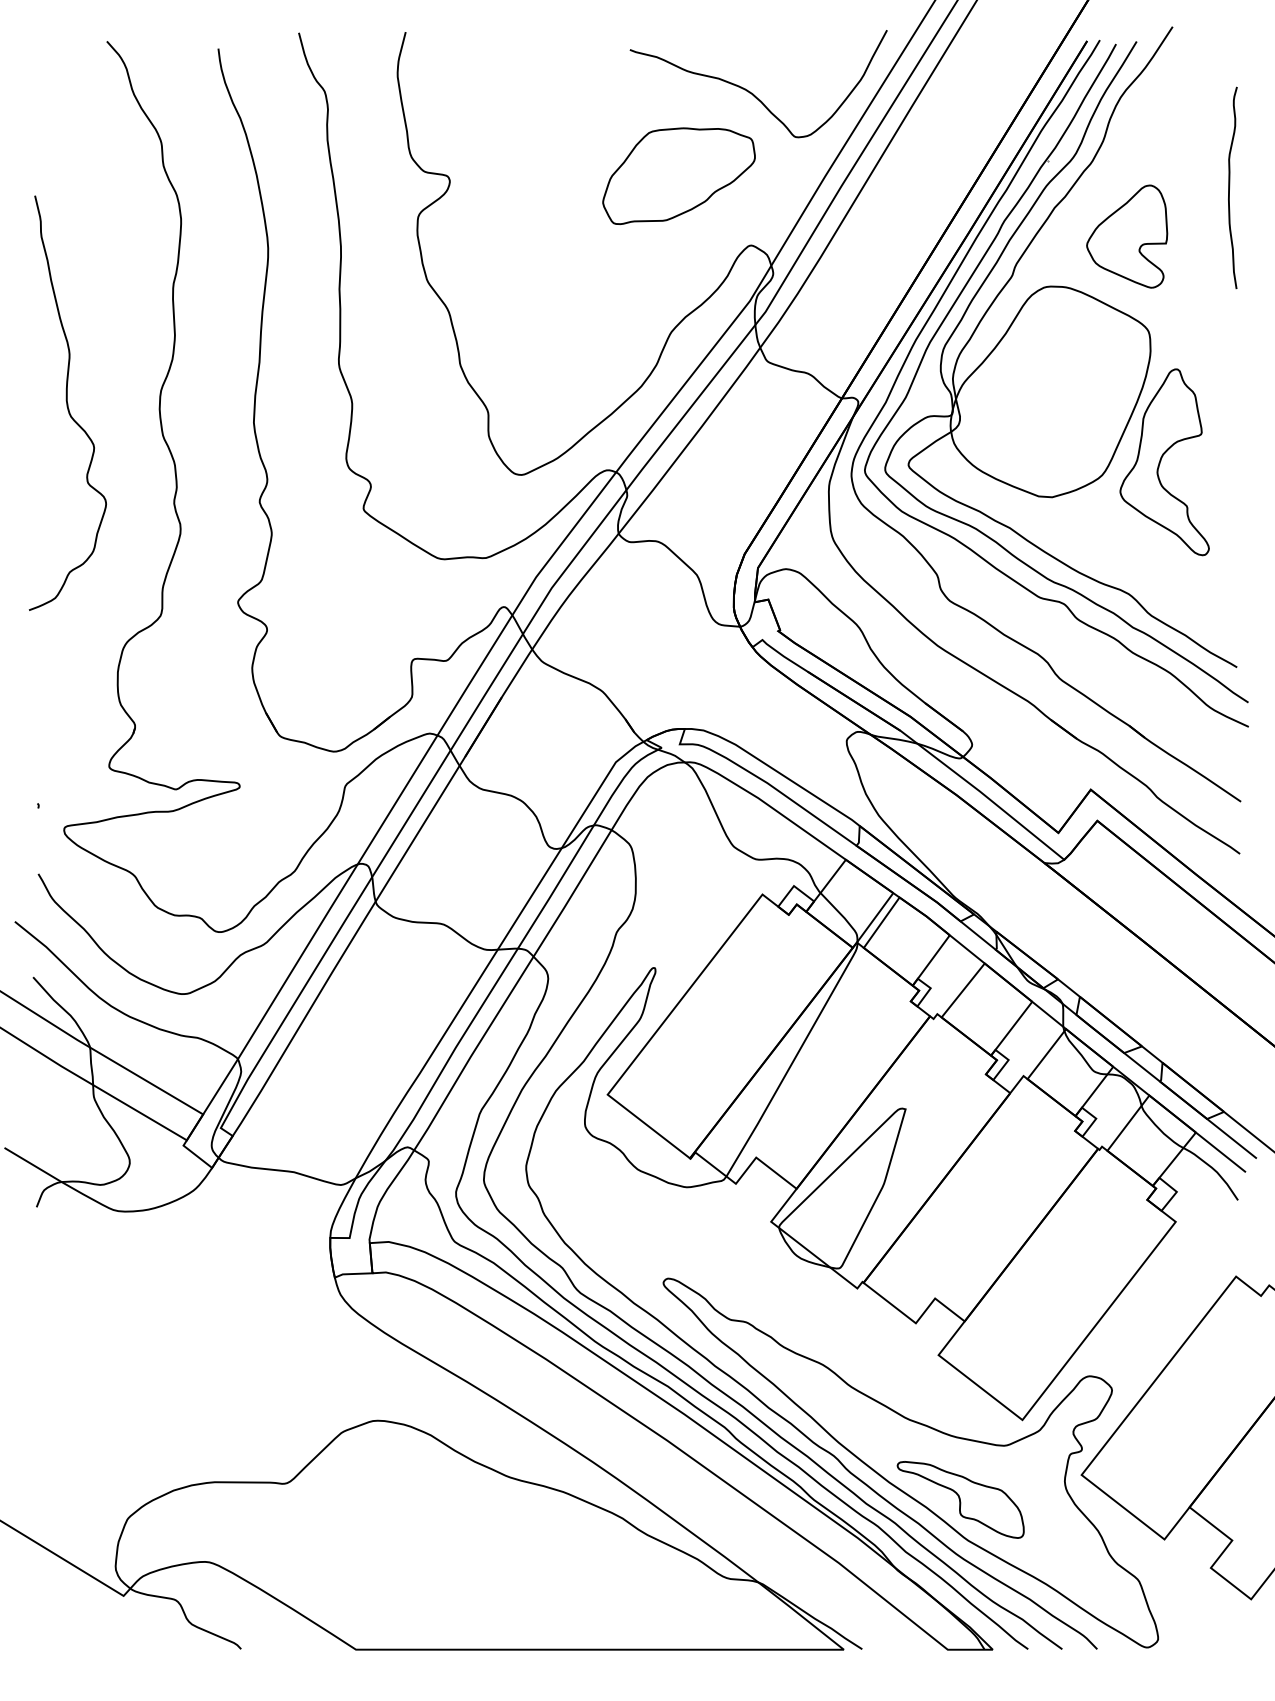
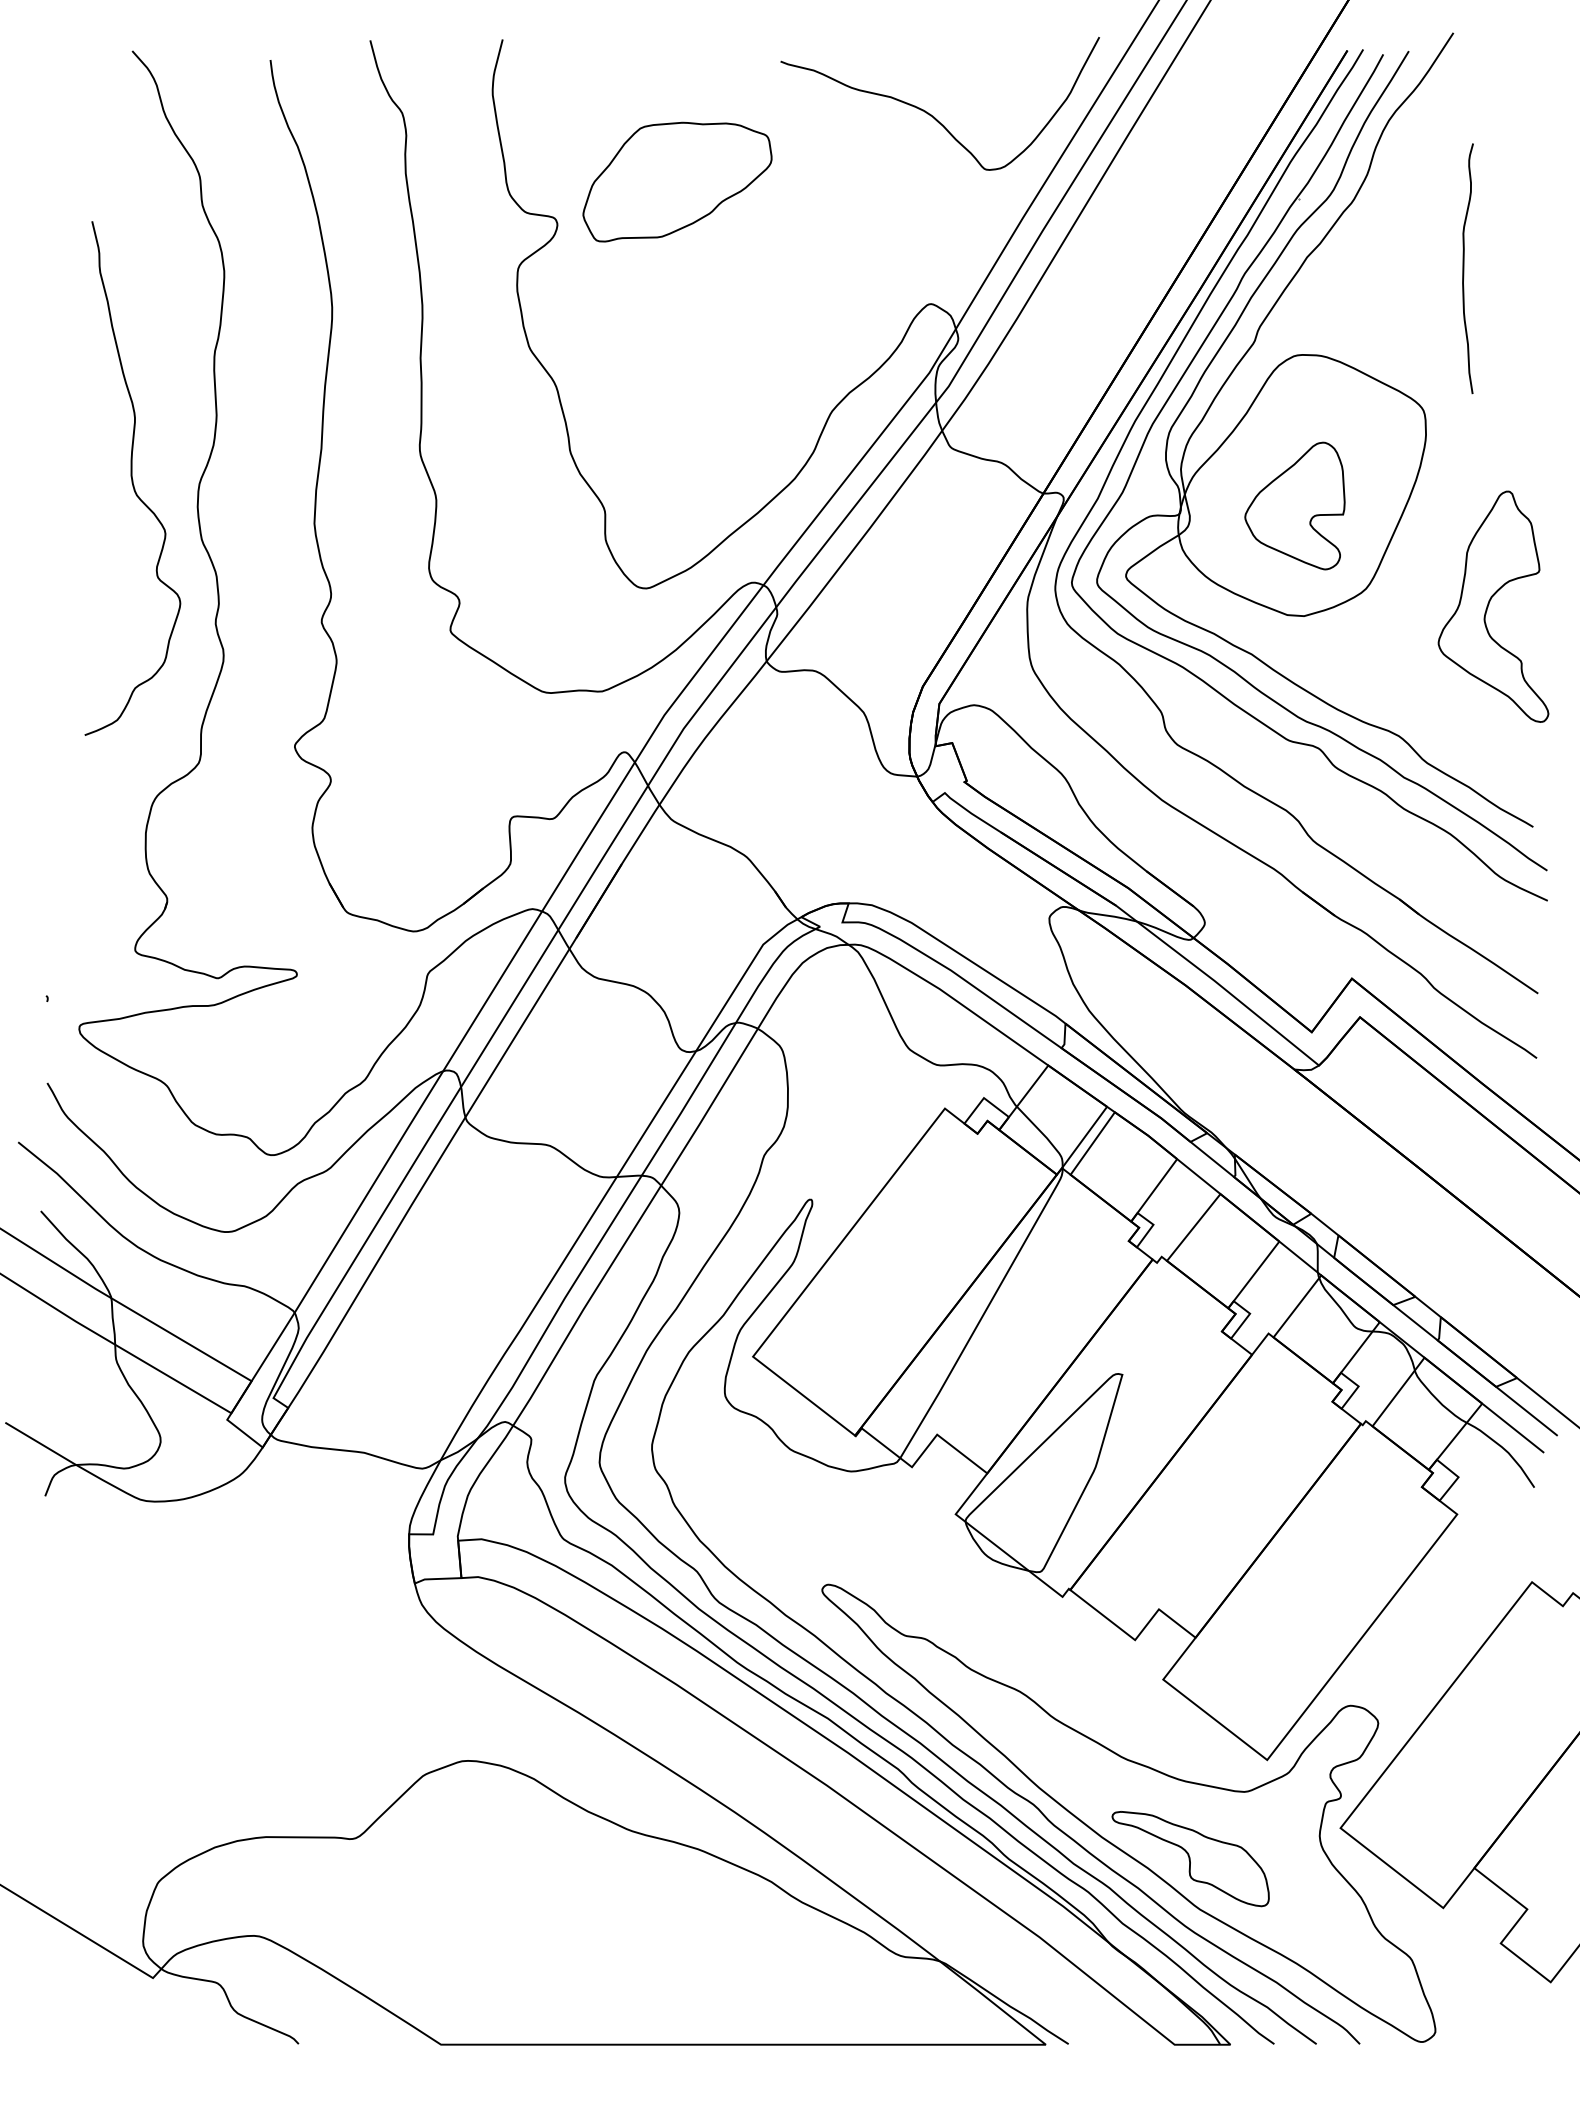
part: (679, 175) -> (677, 181), moved
curve: (1230, 187) -> (1464, 268), moved
part: (1126, 236) -> (1294, 505), moved
curve: (67, 403) -> (132, 478), moved
part: (1164, 462) -> (1493, 606), moved

